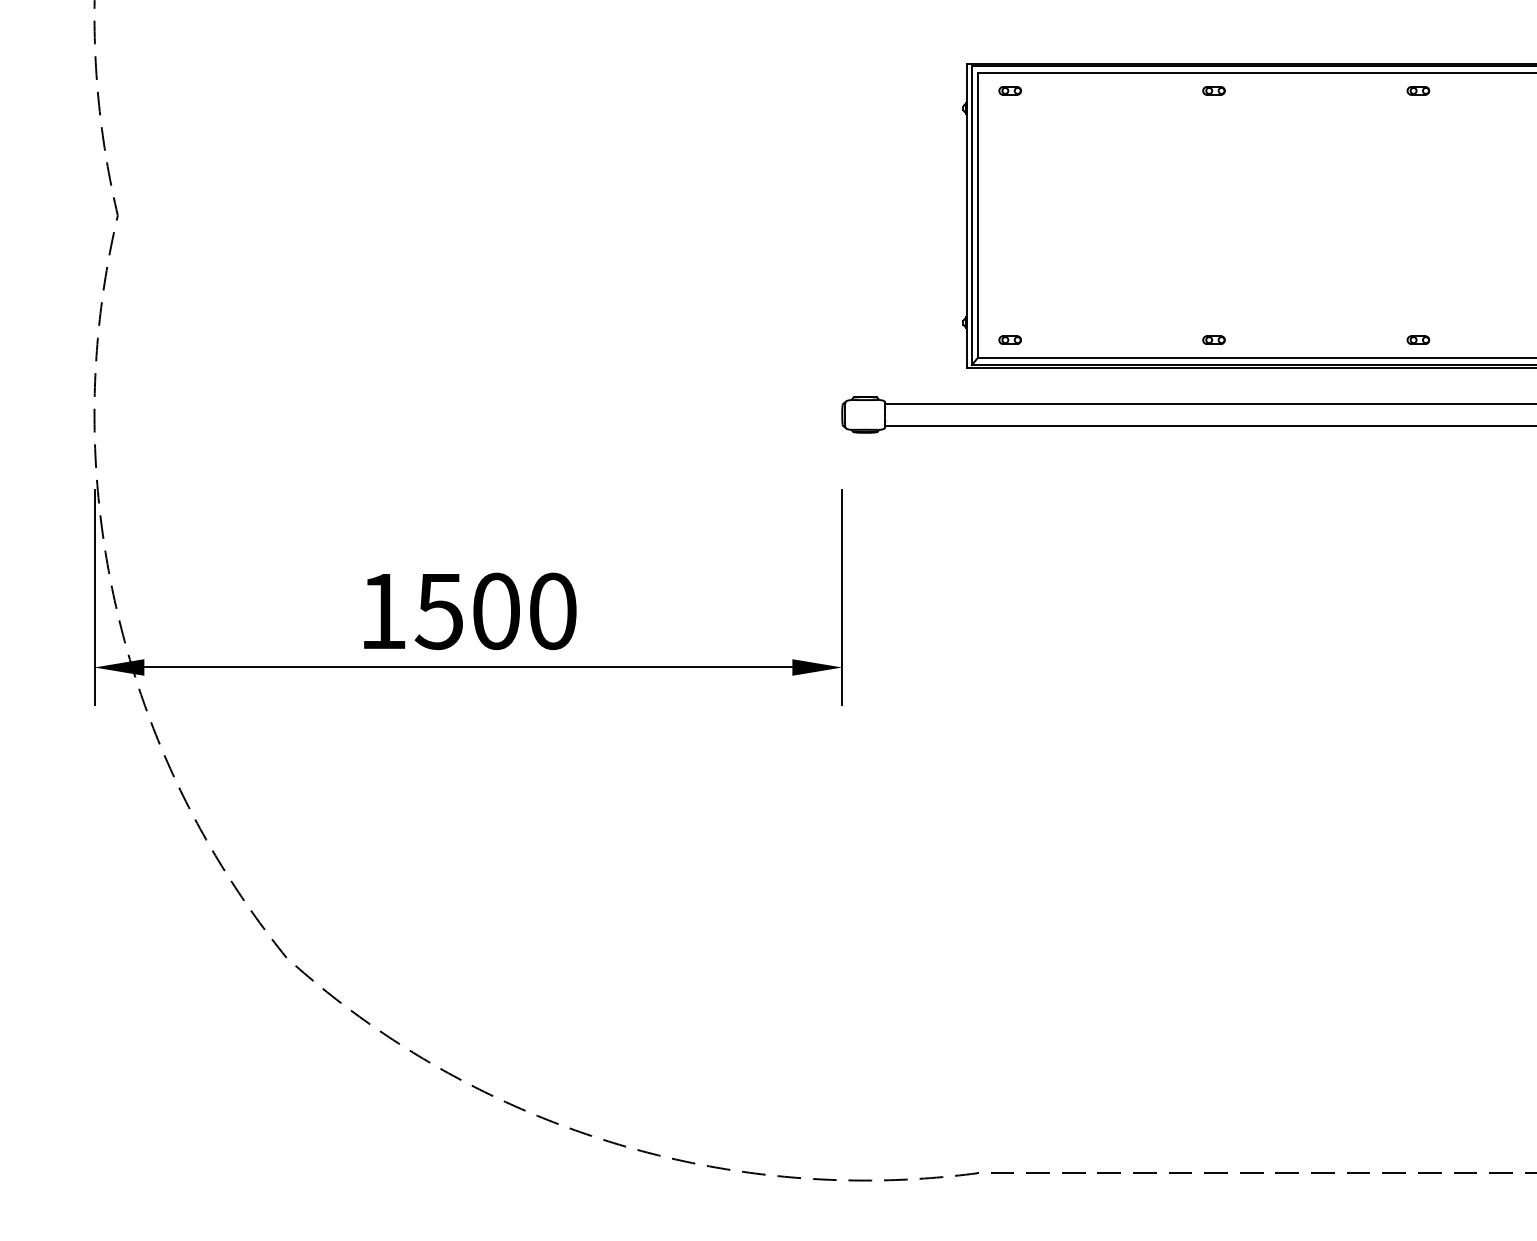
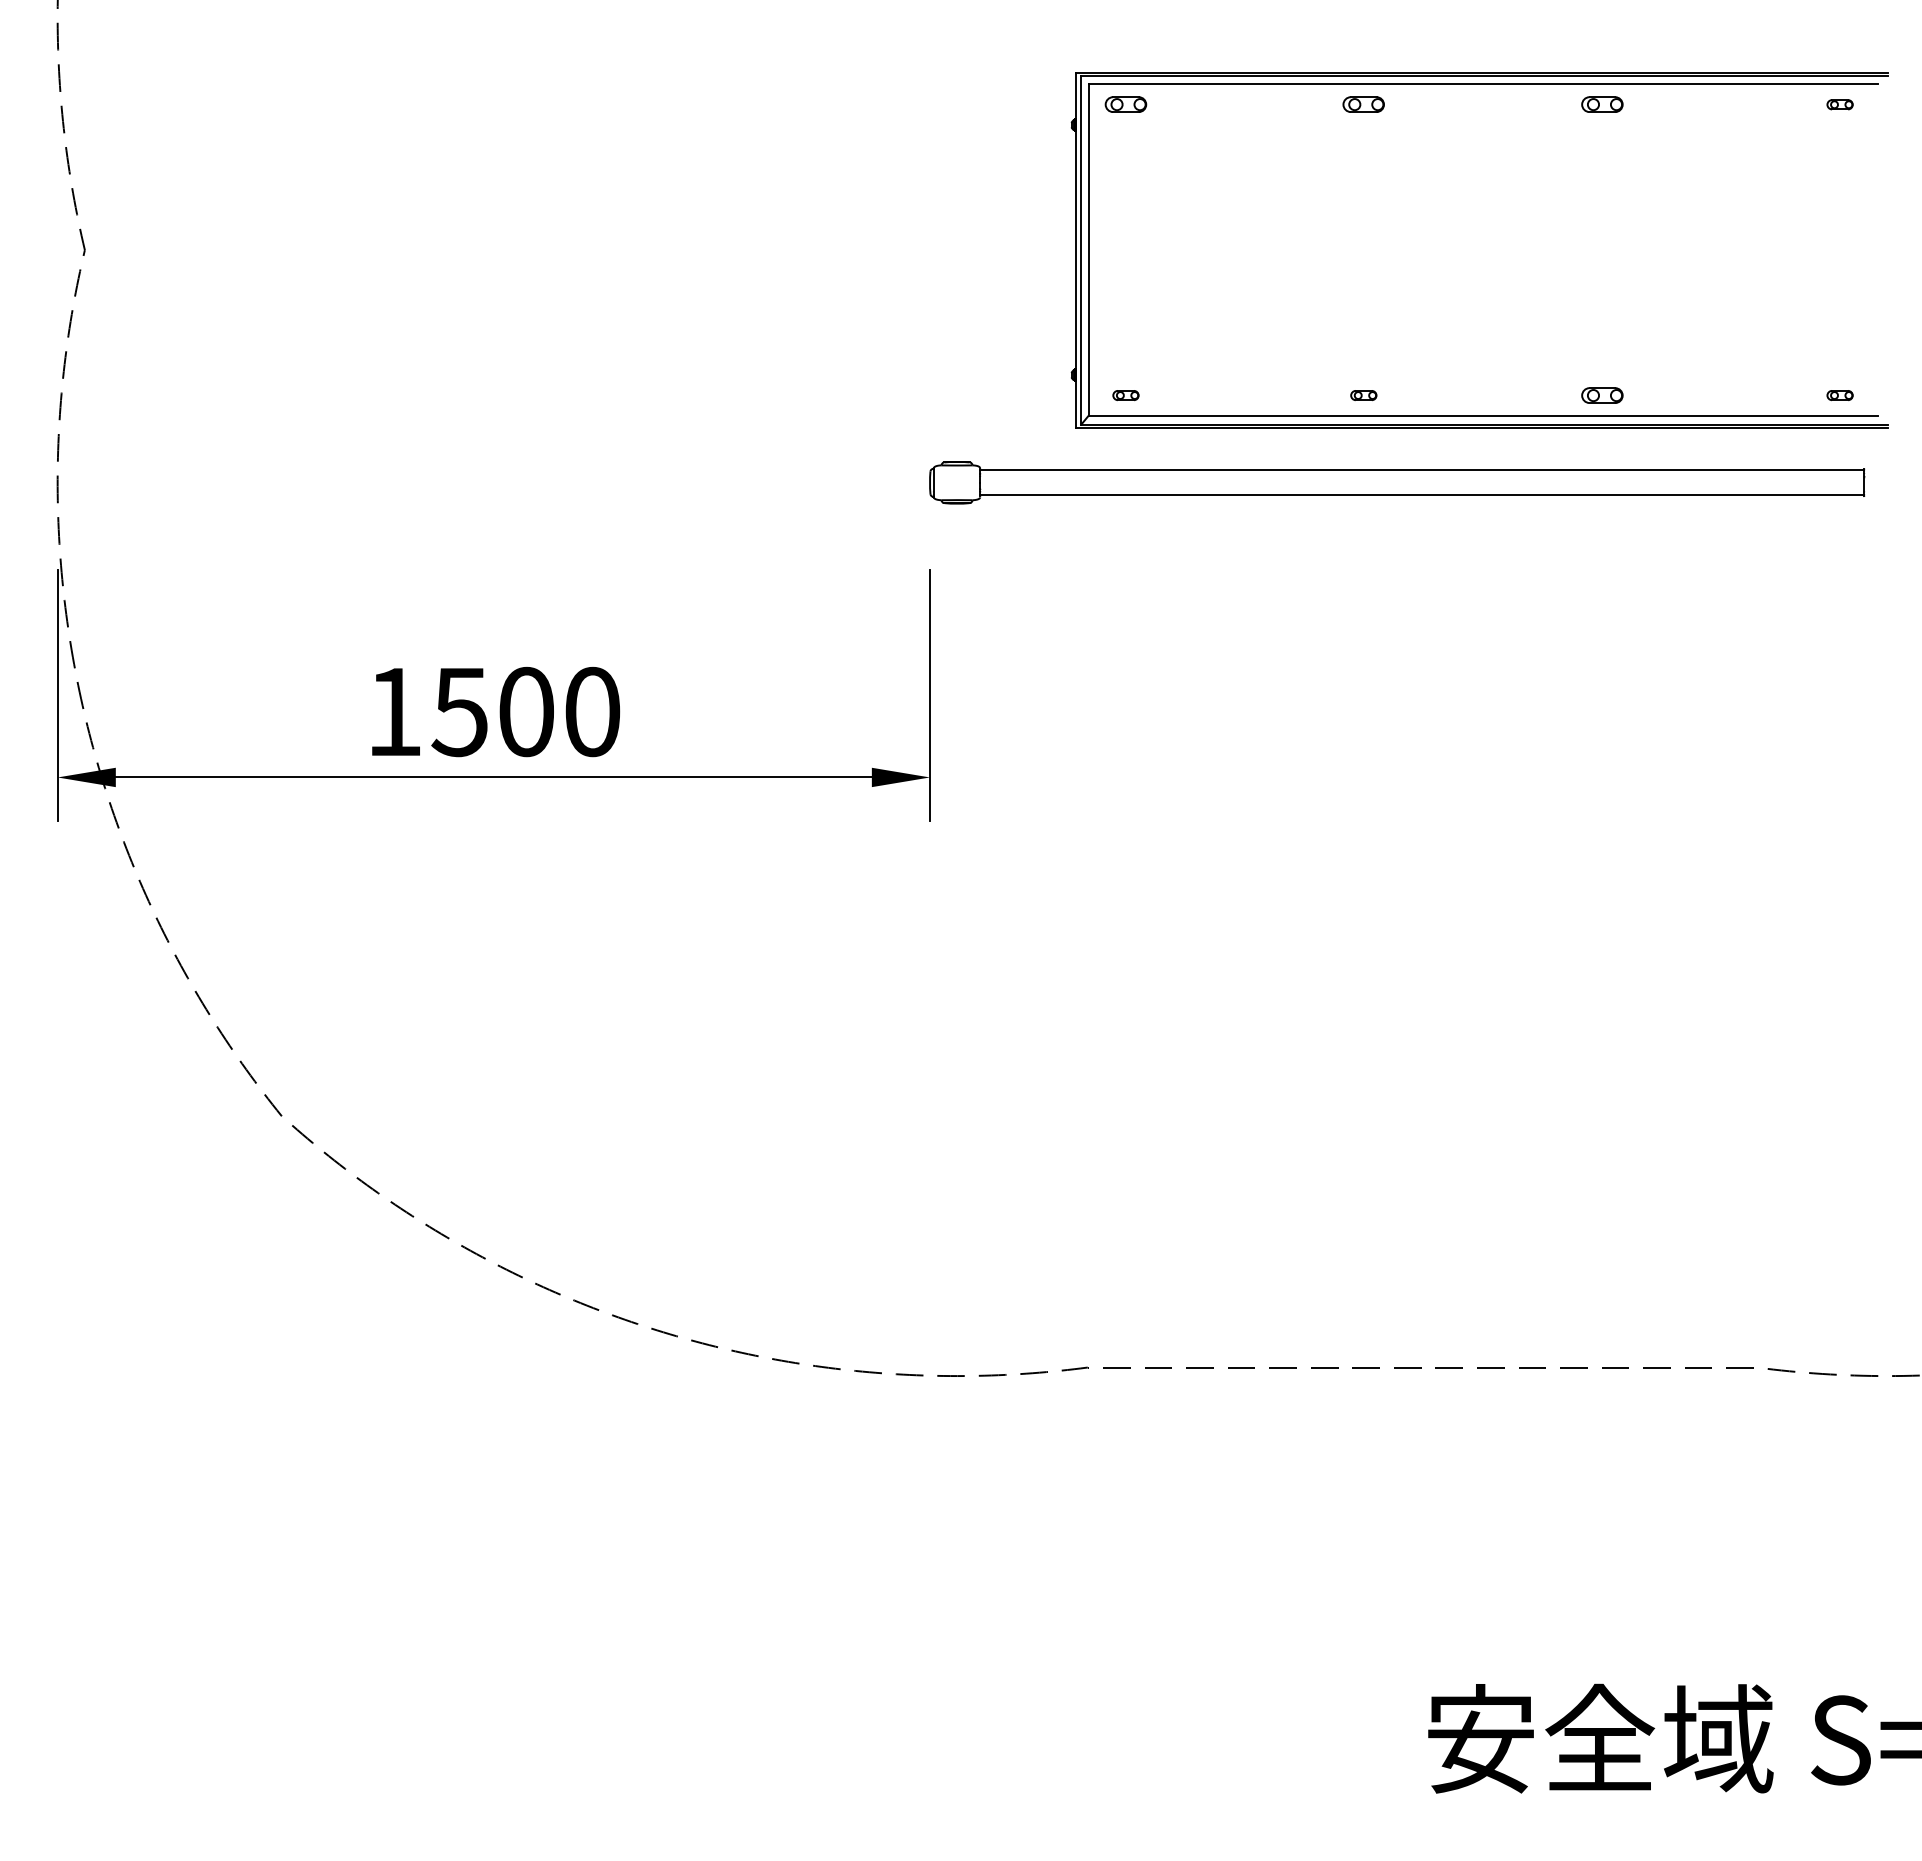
part: (1009, 90) -> (1125, 104), size x1.6
part: (1213, 90) -> (1363, 104), size x1.6
part: (1417, 90) -> (1601, 104), size x1.6
part: (1417, 340) -> (1601, 395), size x1.6

